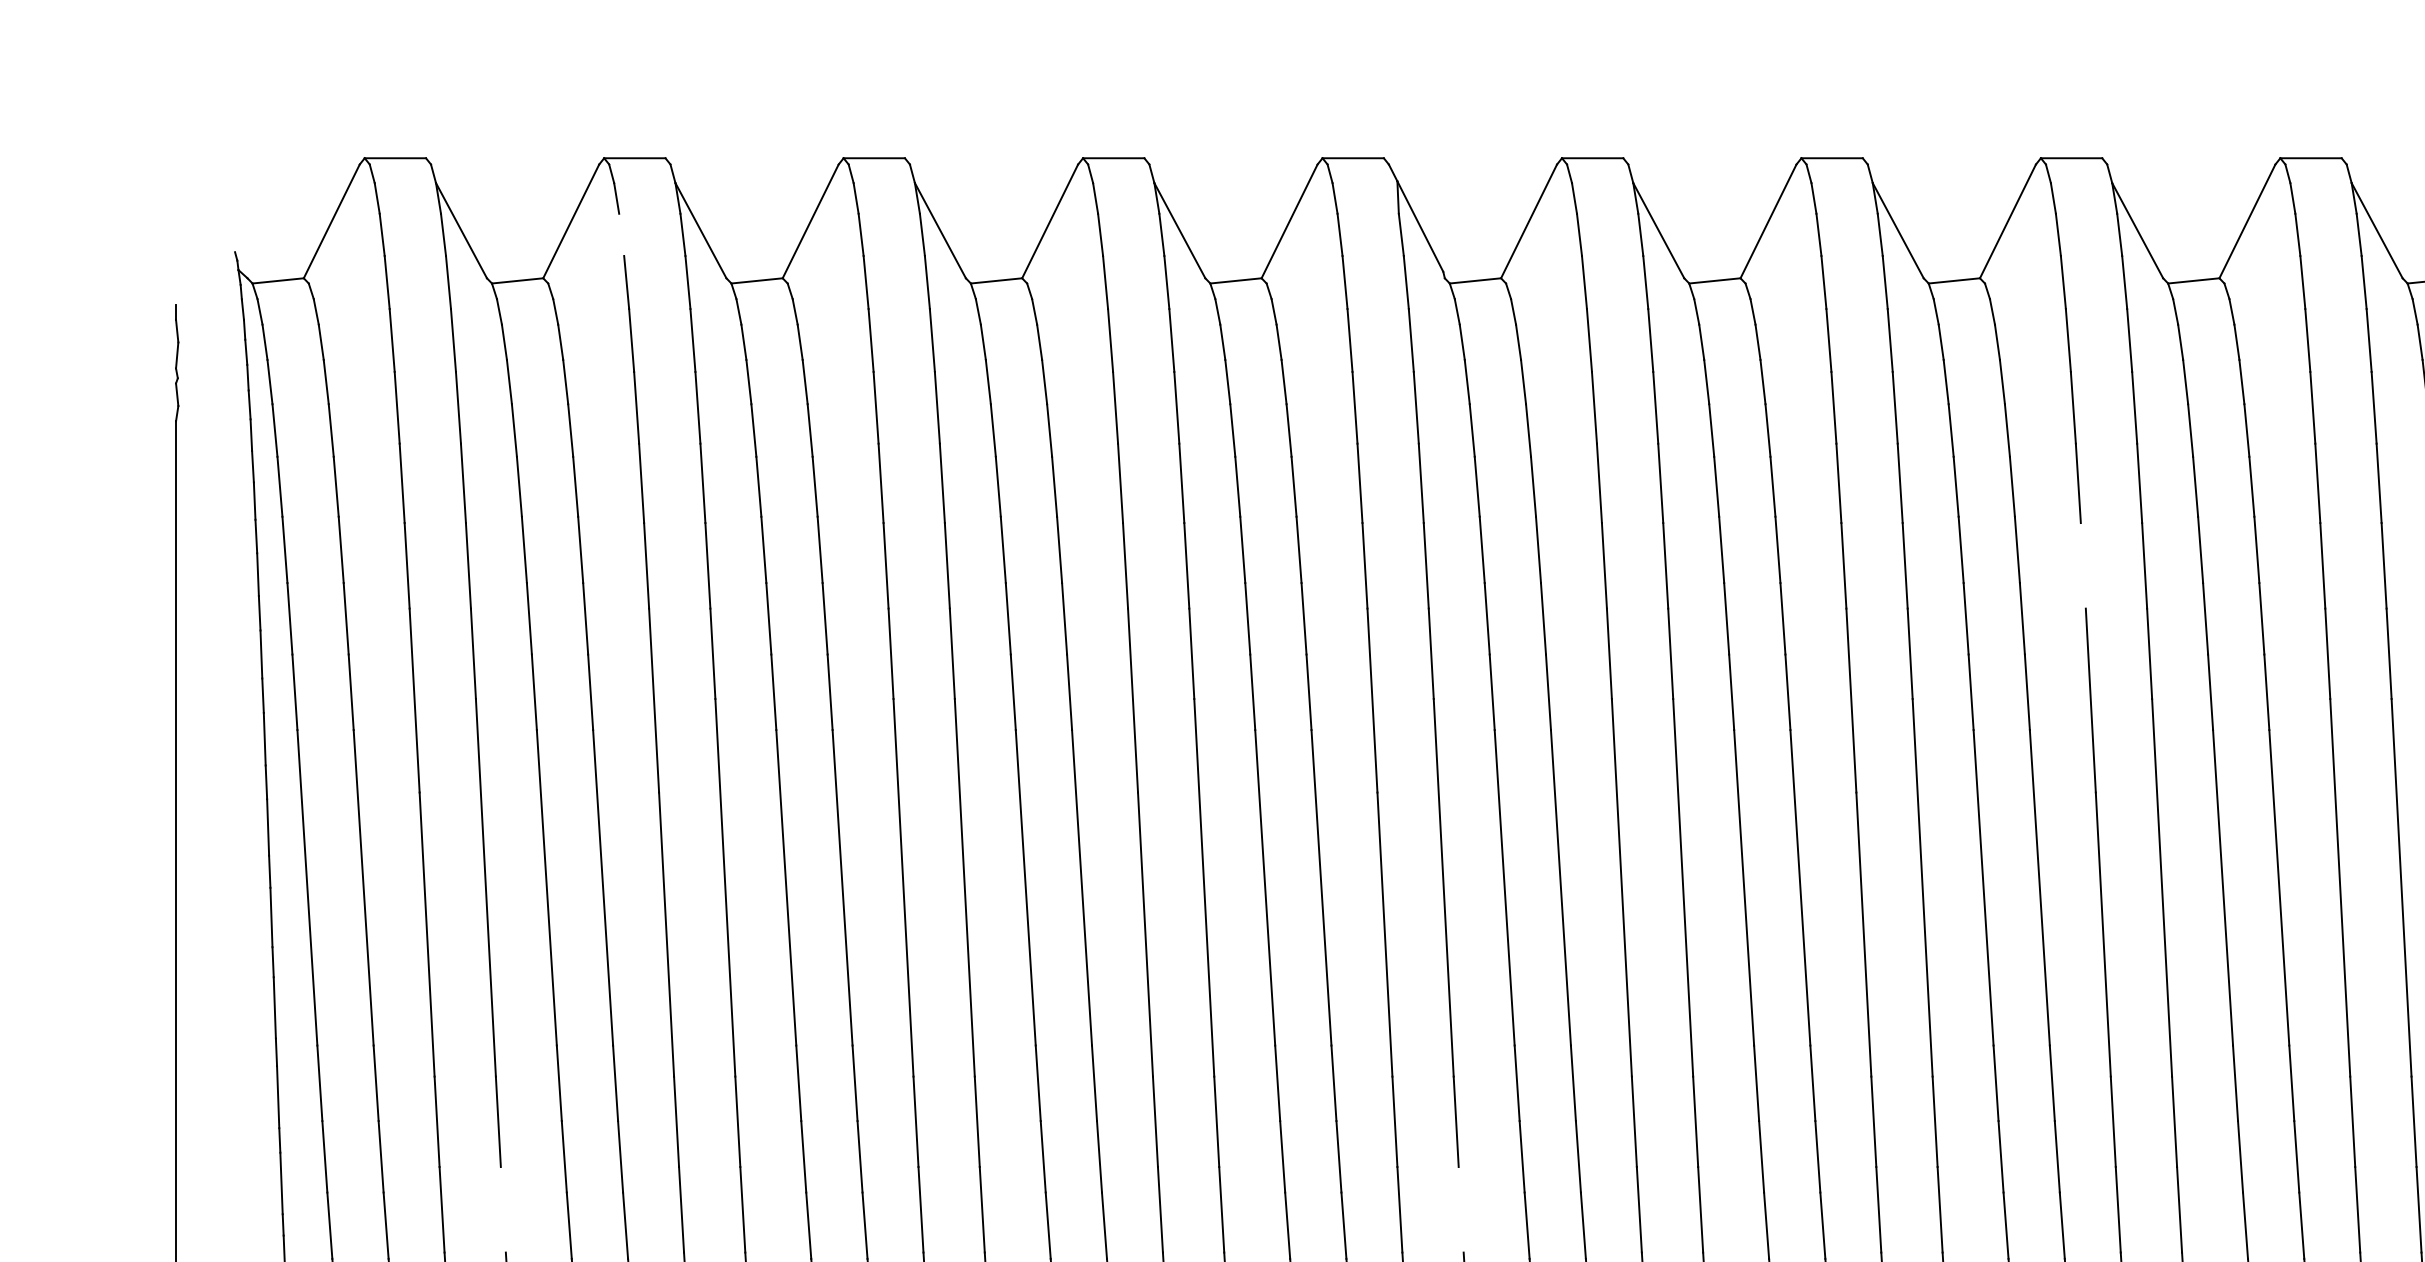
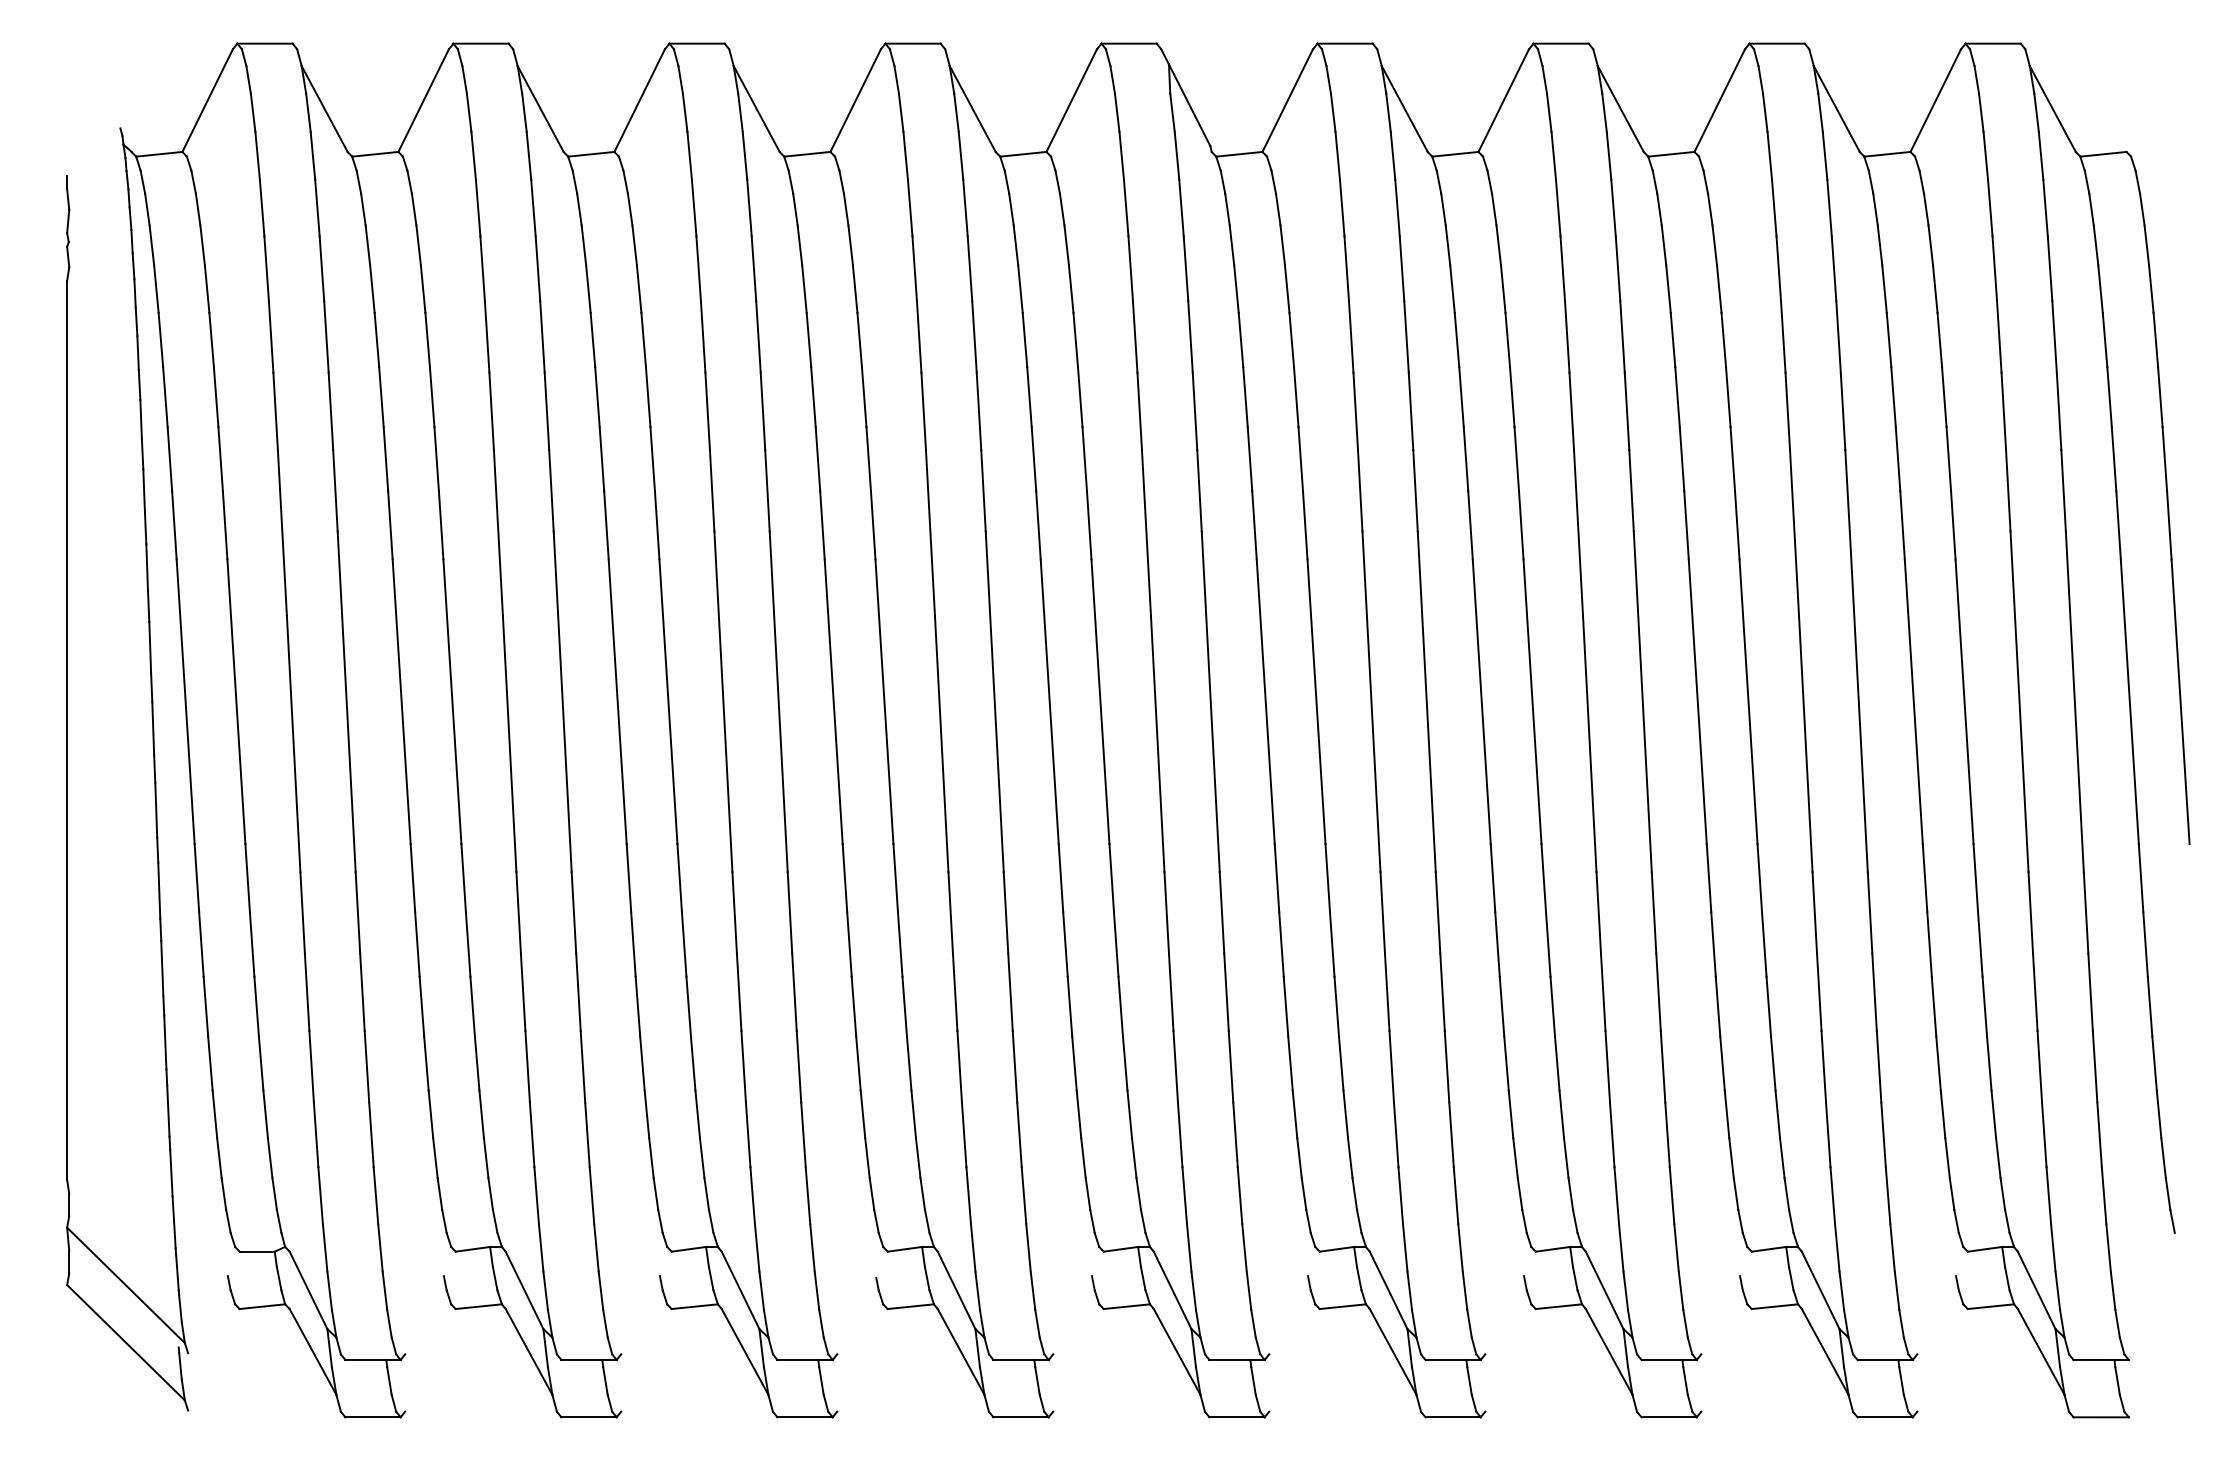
line: (620, 234) -> (468, 112), added
line: (2083, 564) -> (1787, 410), added
line: (503, 1208) -> (362, 991), added
line: (1461, 1208) -> (1226, 991), added

